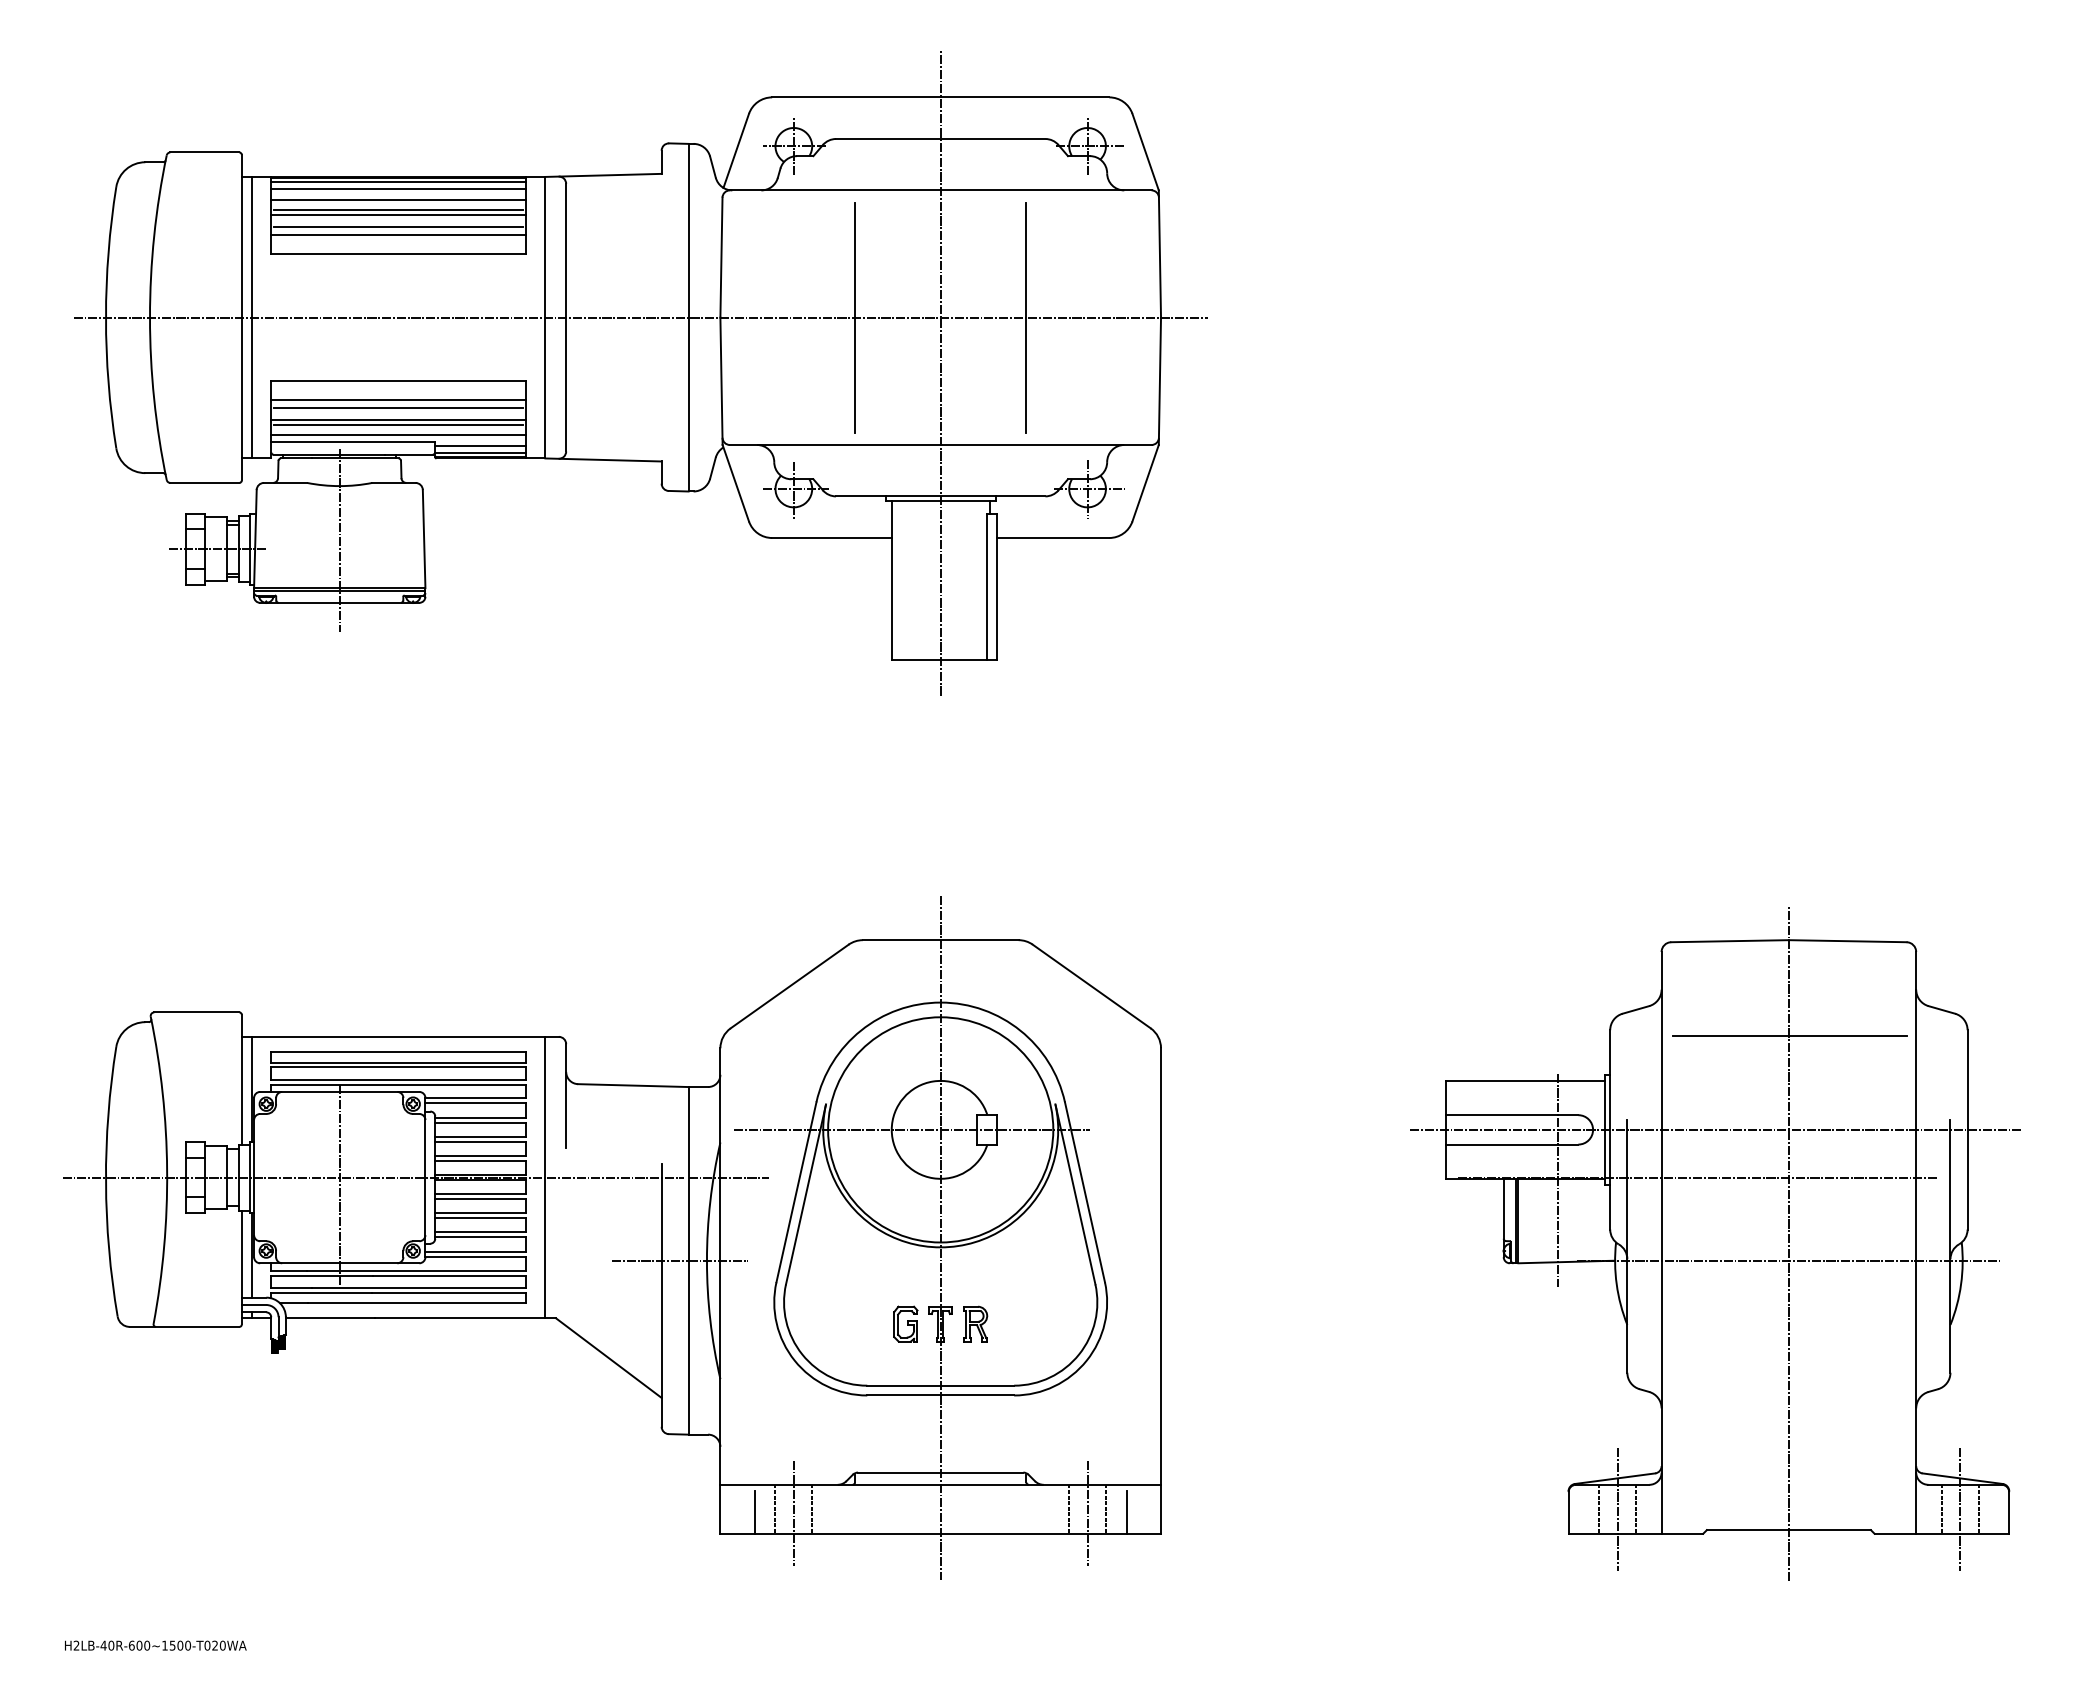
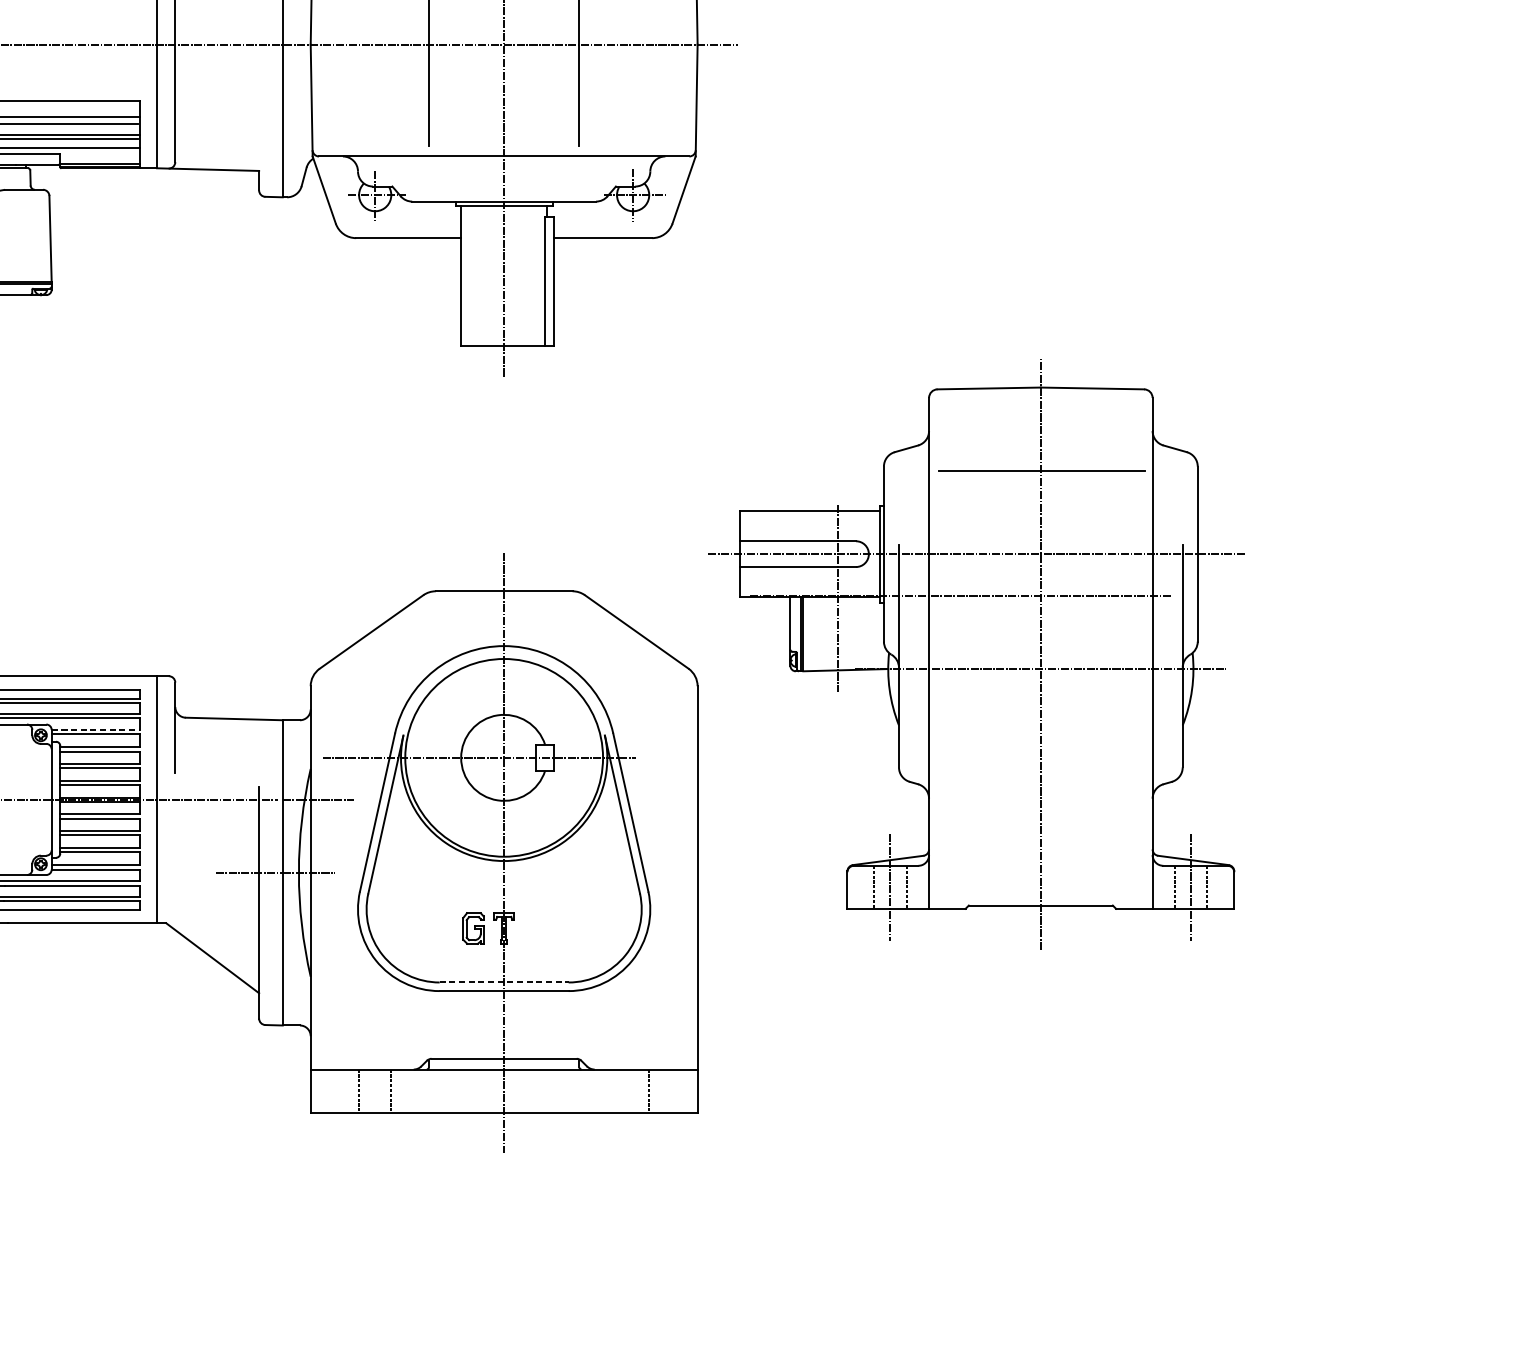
line: (480, 446) -> (100, 157), removed
line: (476, 1098) -> (96, 730), solid -> dashed
part: (1715, 1243) -> (976, 653), moved
part: (975, 1323) -> (534, 927), removed
line: (941, 1385) -> (504, 982), solid -> dashed
line: (1069, 1508) -> (617, 1090), removed
line: (754, 1512) -> (340, 1093), removed
line: (793, 1512) -> (374, 1093), removed
line: (1087, 1512) -> (633, 1093), removed
line: (1126, 1512) -> (667, 1093), removed

